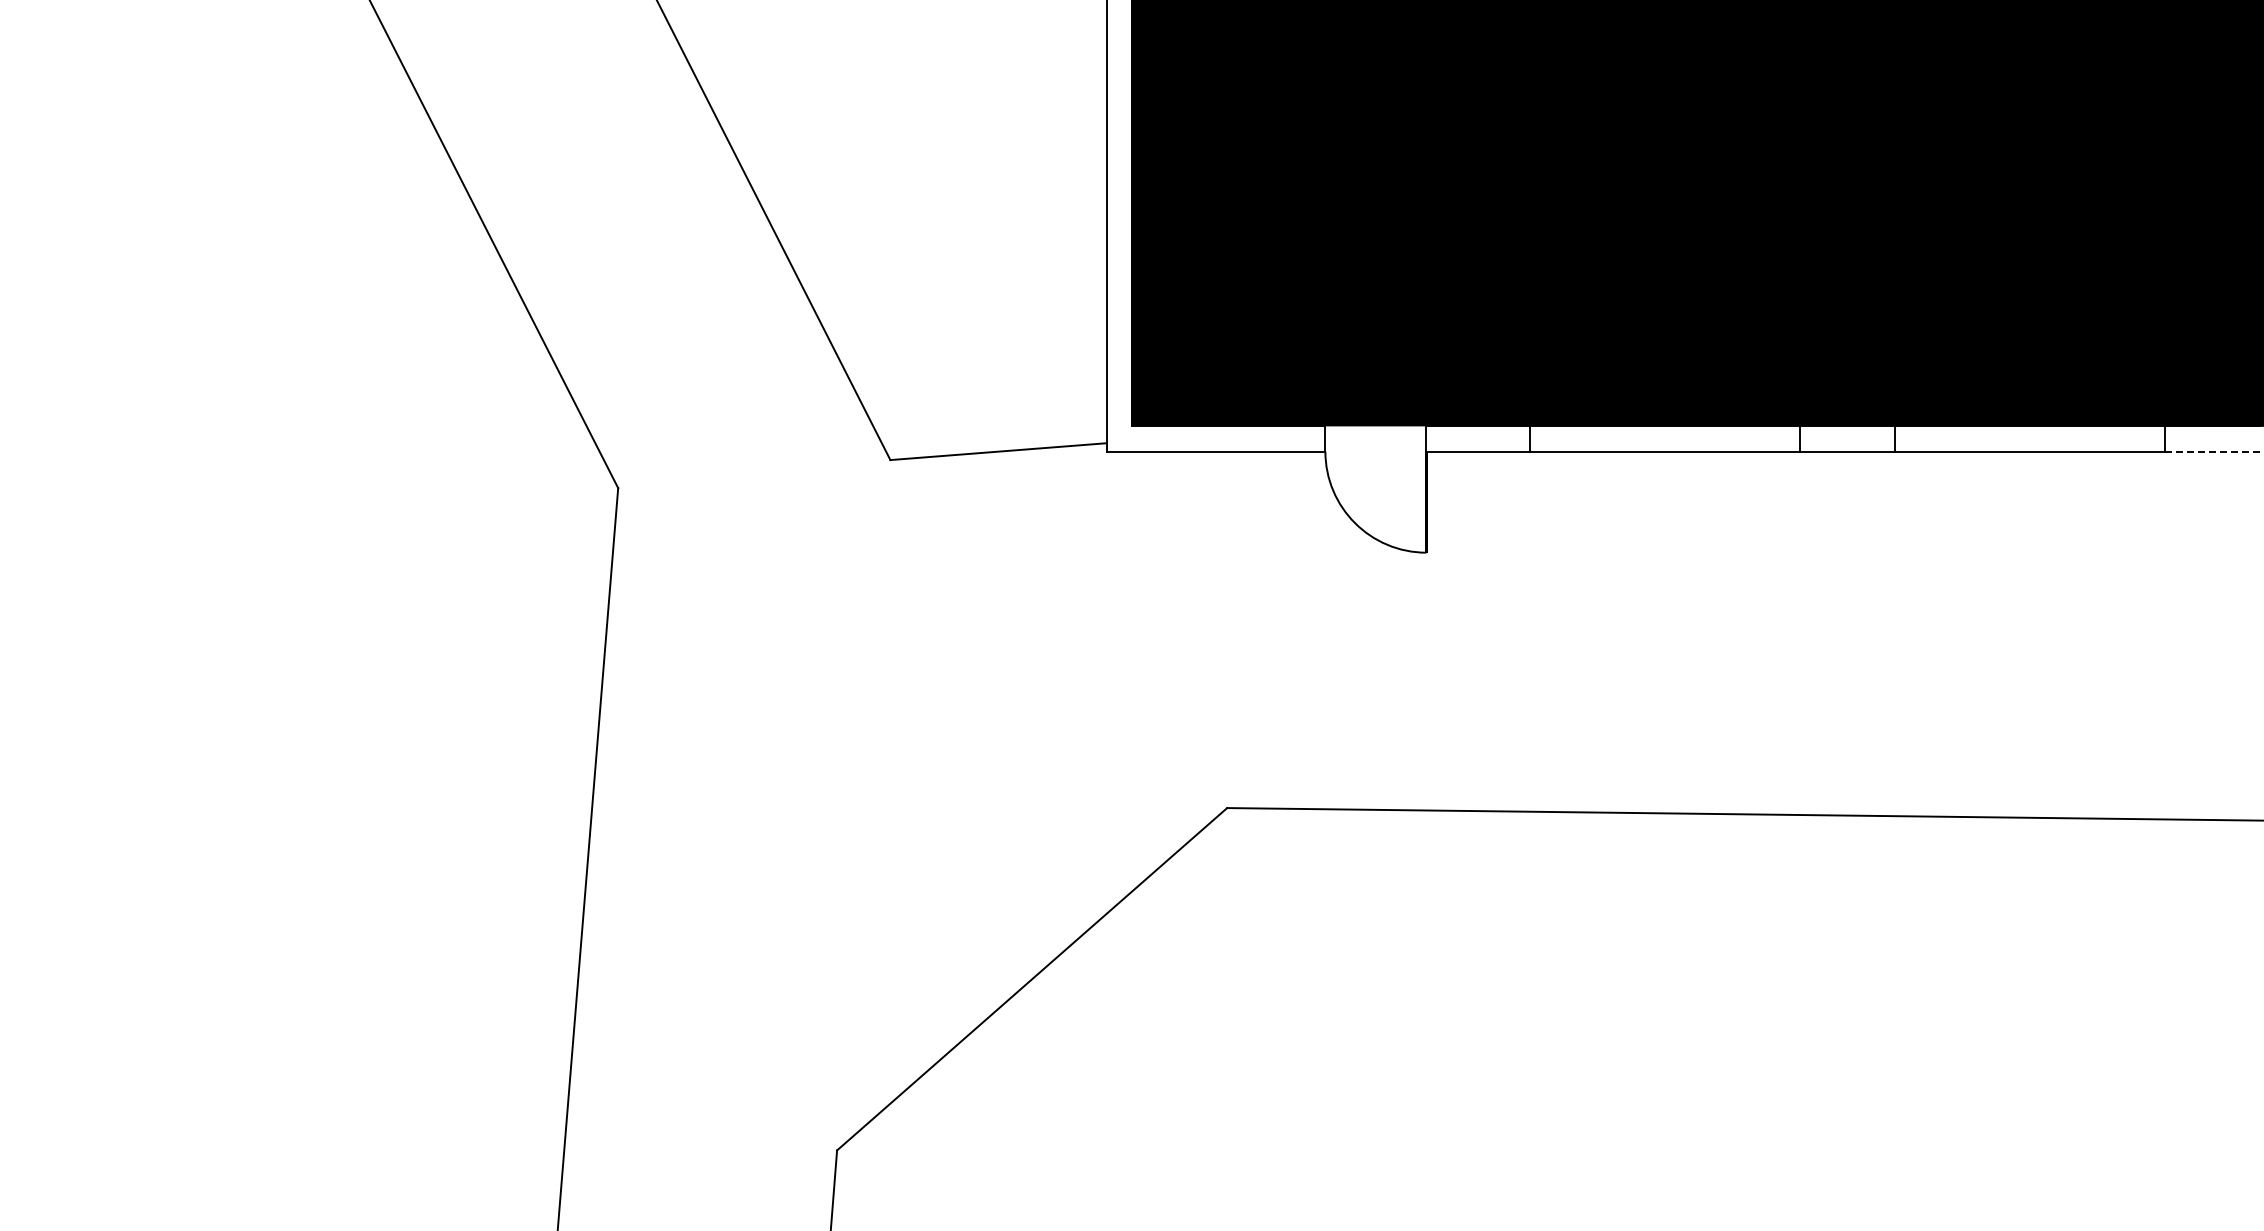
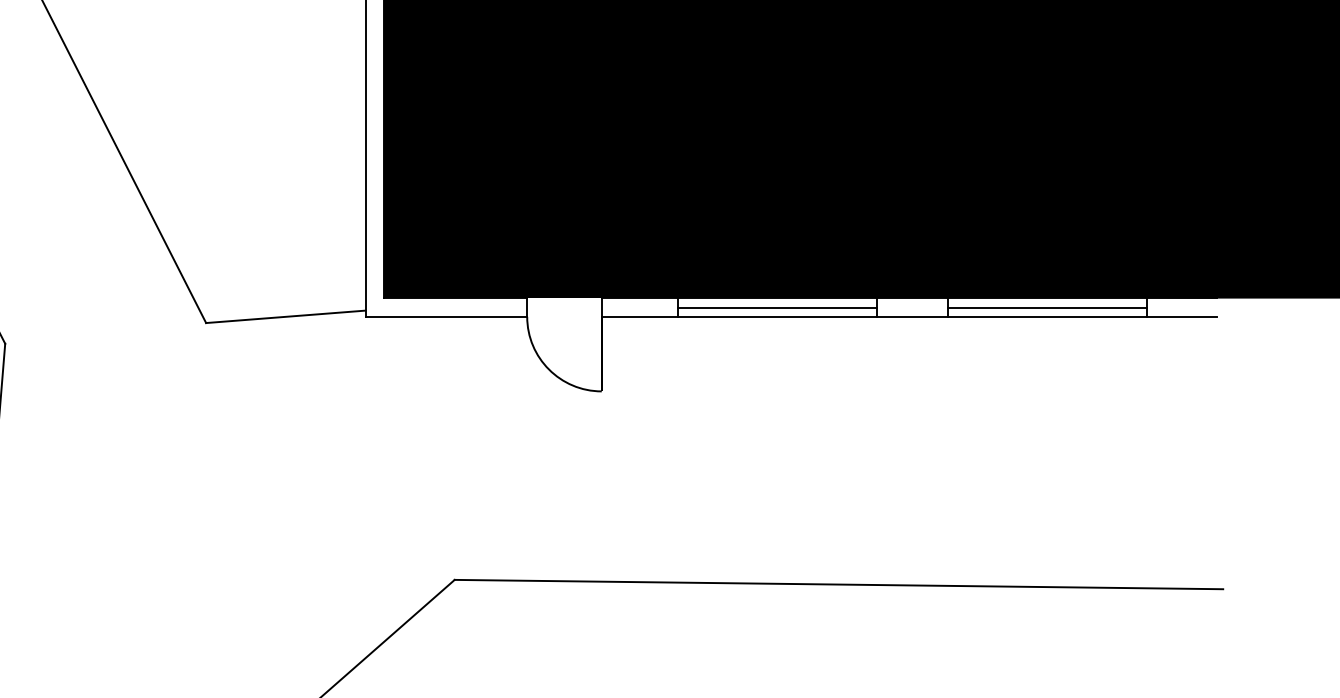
line: (1664, 439) -> (777, 307), added
line: (2029, 439) -> (1046, 307), added
line: (2212, 451) -> (1181, 316), dashed -> solid

